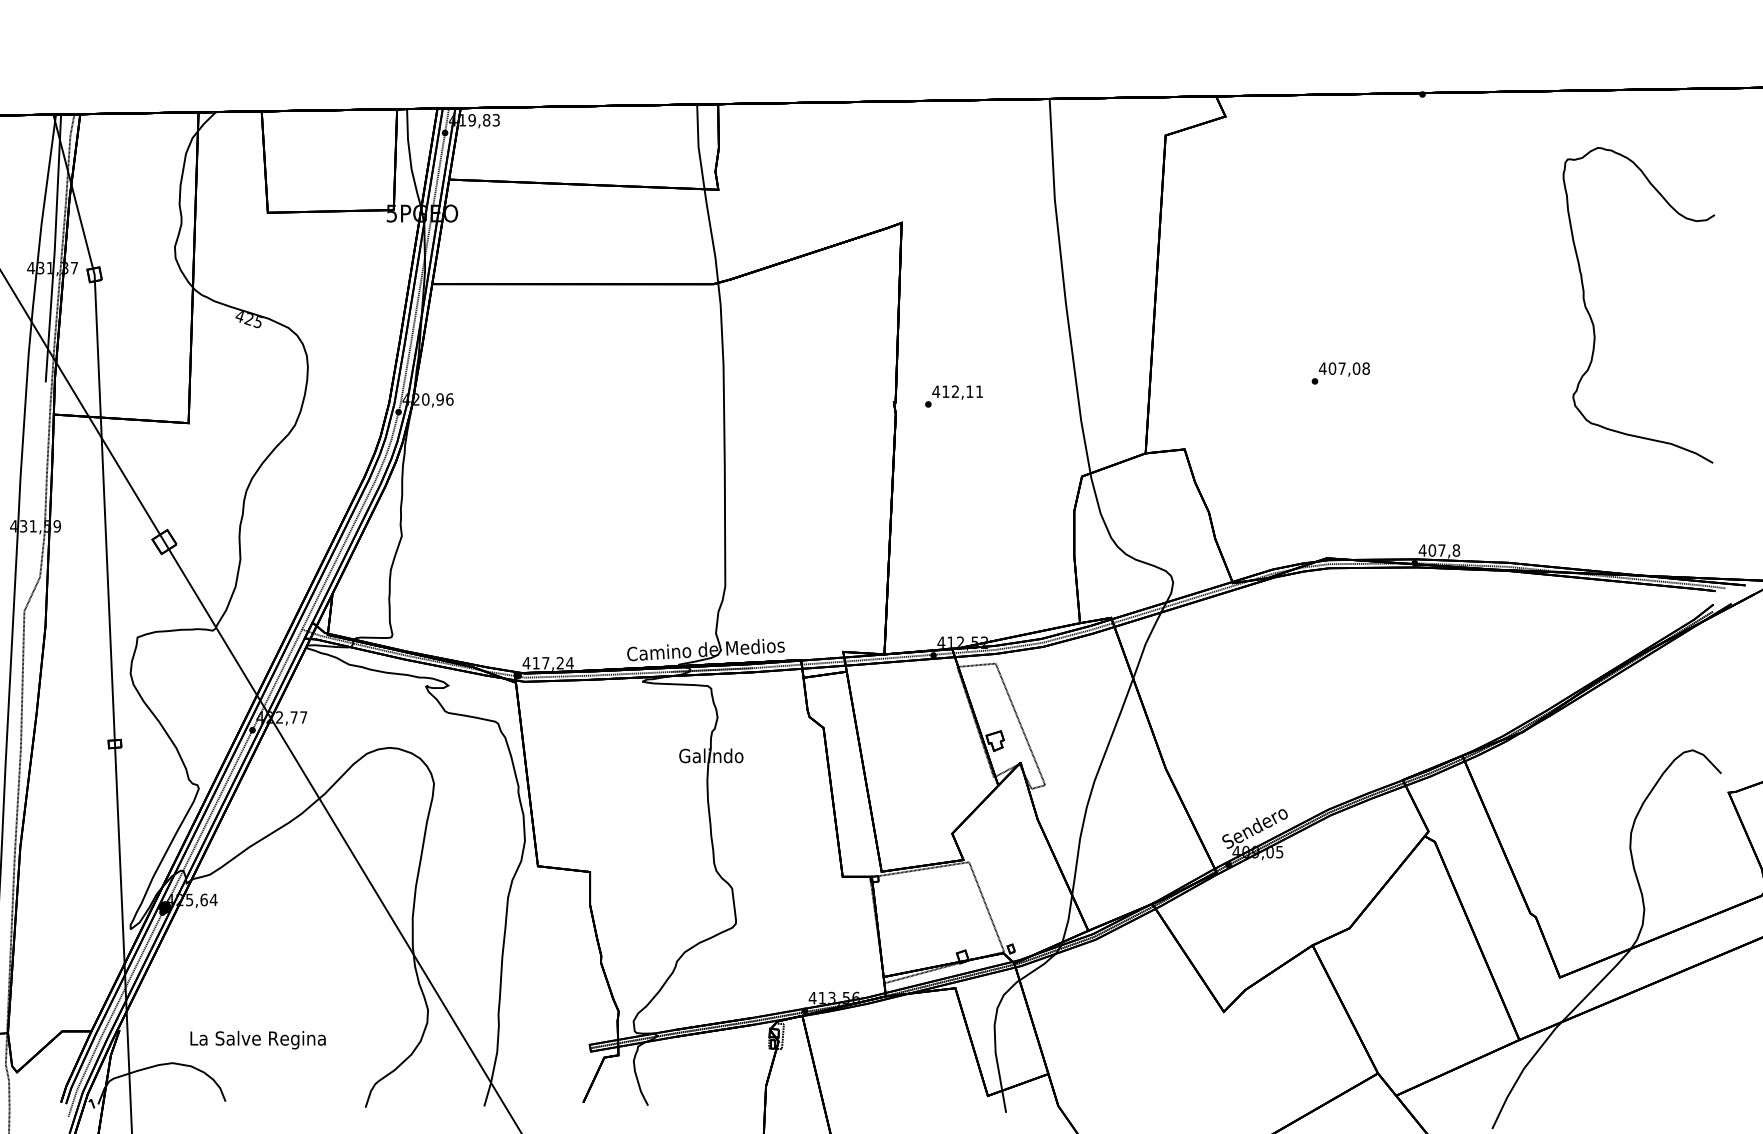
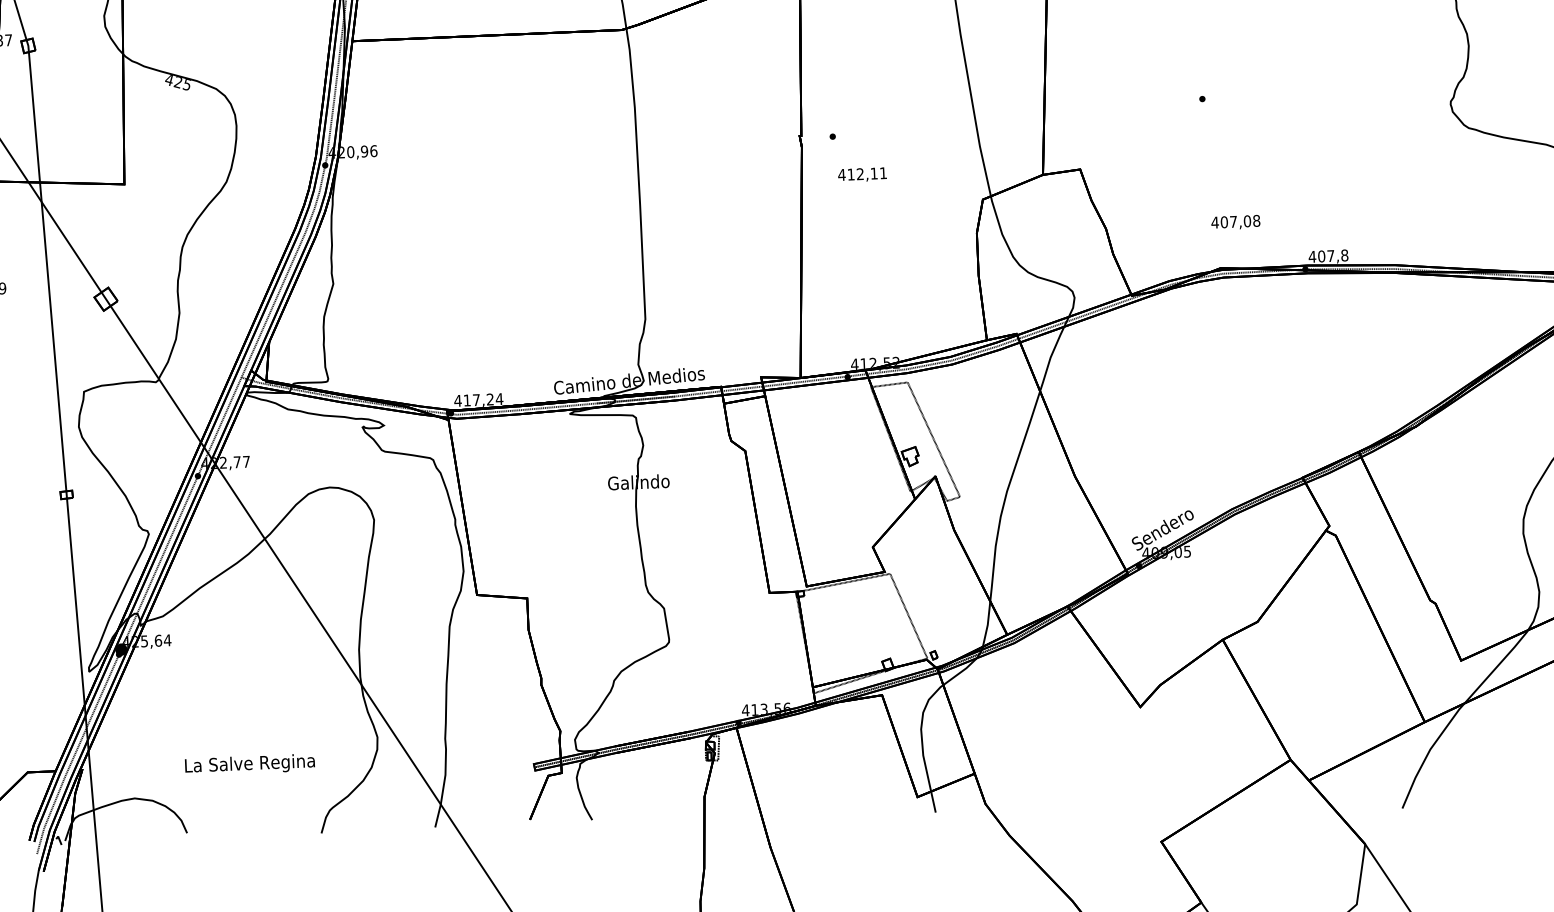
text: (1343, 369) -> (1234, 222), moved
text: (957, 392) -> (862, 174), moved
text: (257, 1040) -> (249, 765), moved

